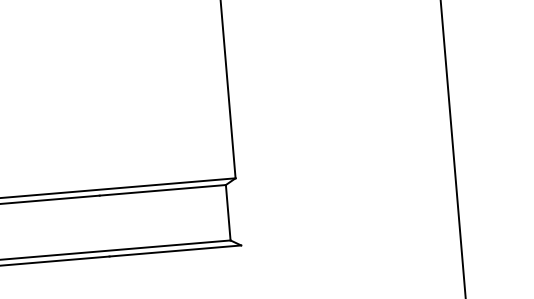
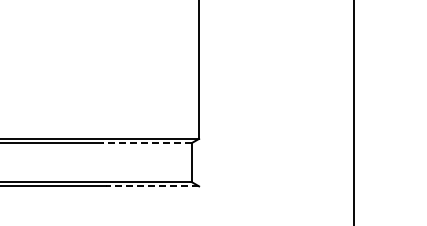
line: (163, 190) -> (147, 143), solid -> dashed
line: (175, 251) -> (152, 186), solid -> dashed

